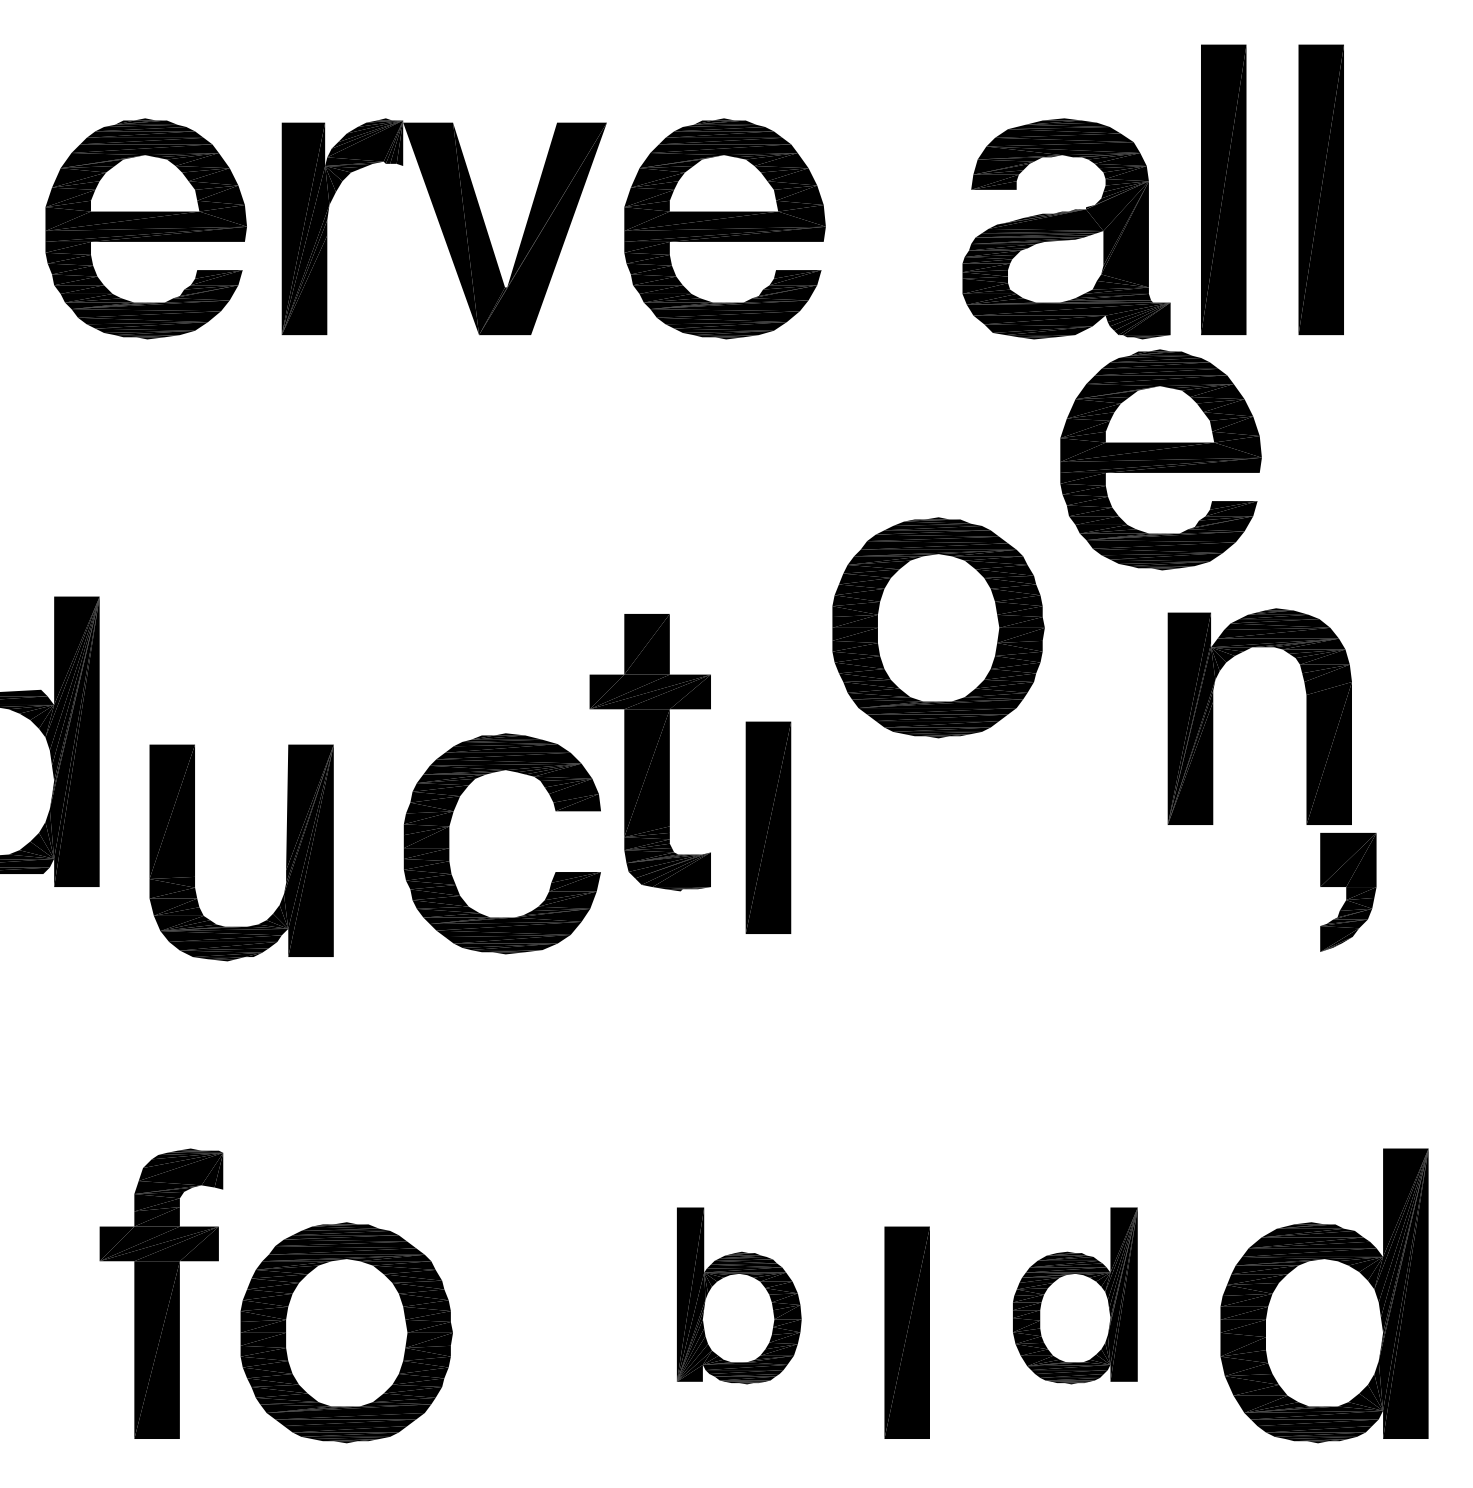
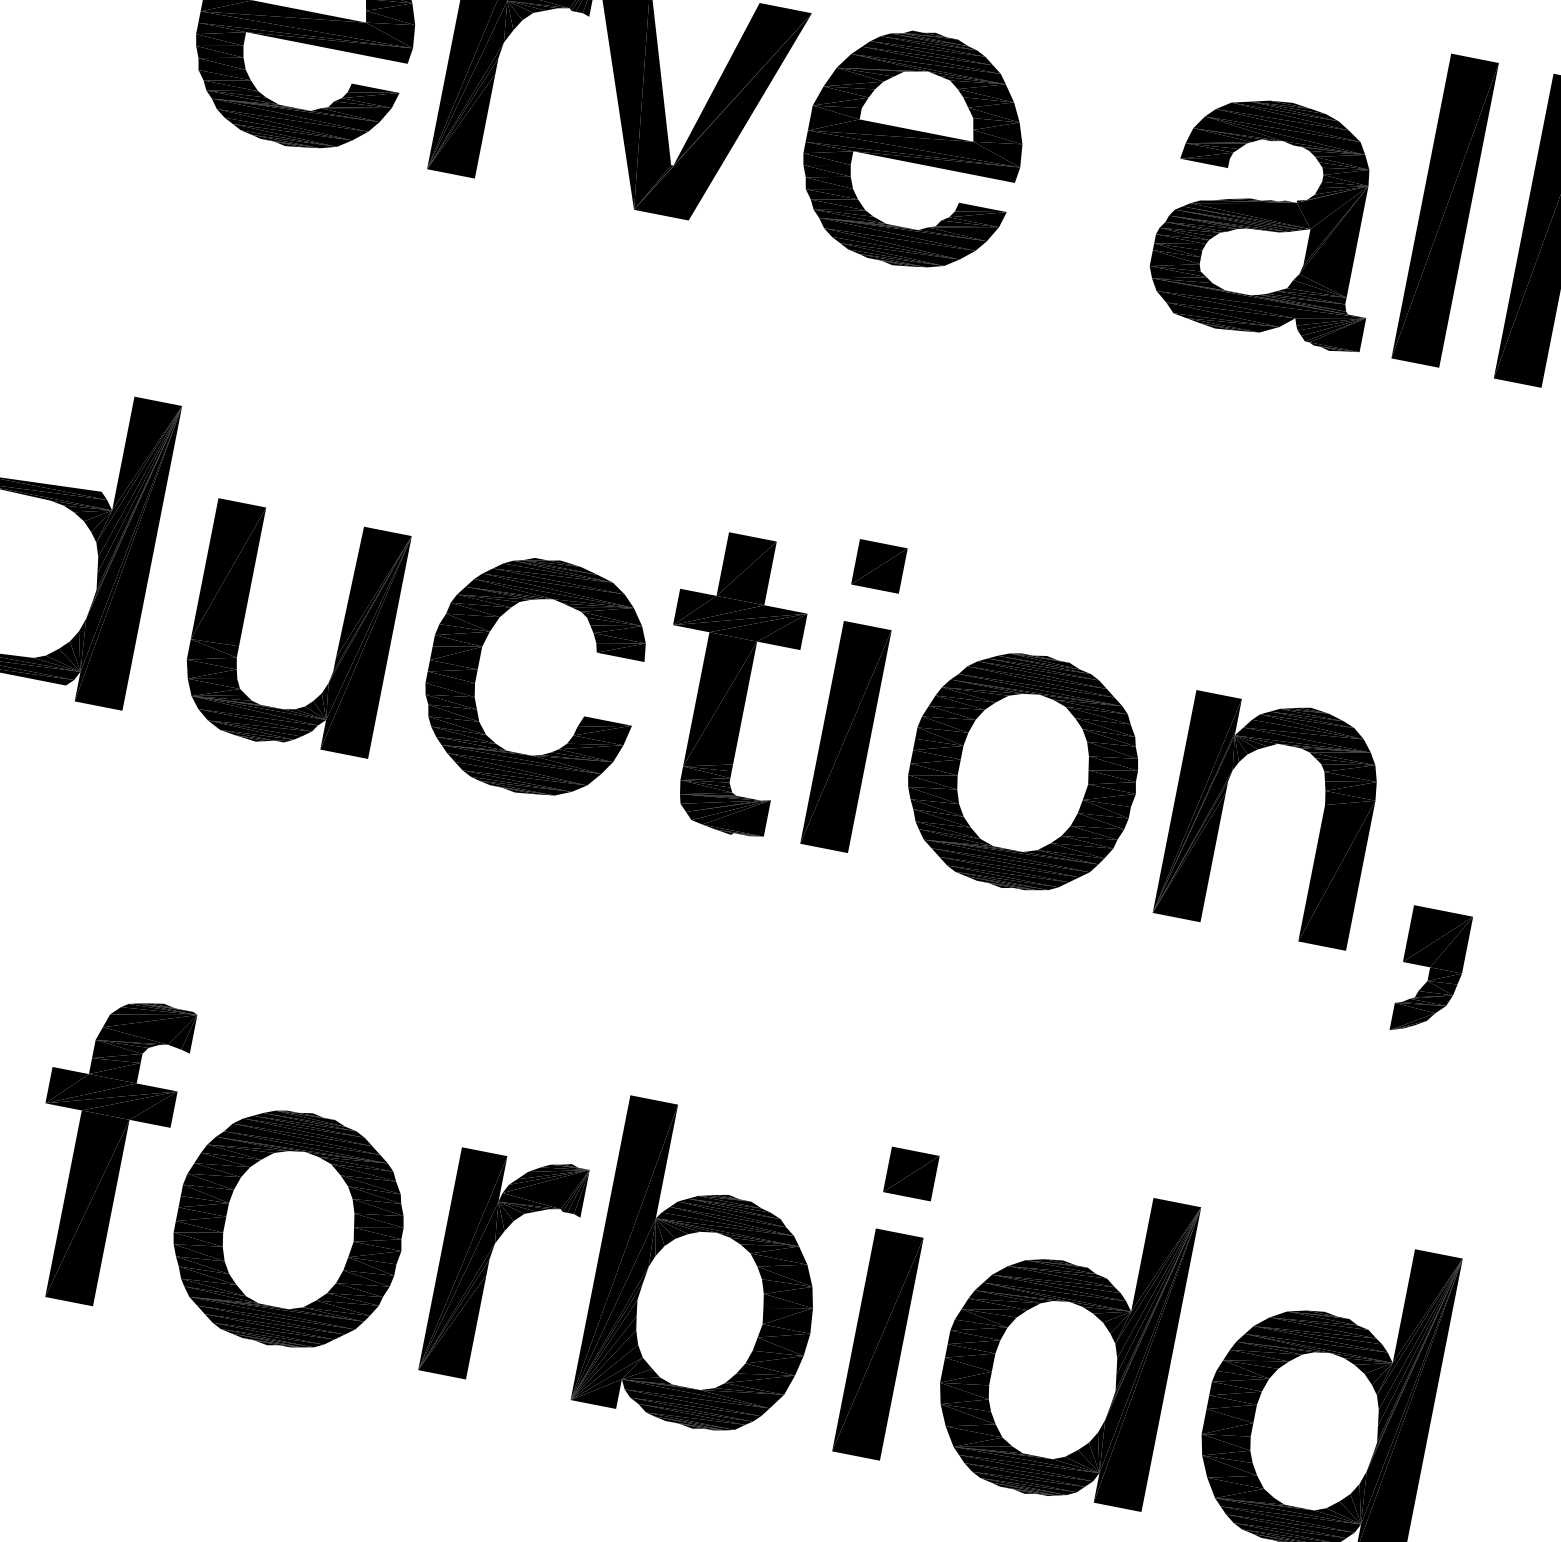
part: (1160, 459) -> (1323, 480), removed
part: (768, 617) -> (879, 565), added
part: (938, 627) -> (1024, 771), moved
part: (1213, 716) -> (1223, 808), moved
part: (768, 827) -> (846, 736), moved
part: (449, 843) -> (478, 664), moved
part: (286, 852) -> (339, 639), moved
part: (906, 1169) -> (910, 1173), added
part: (739, 1295) -> (709, 1270), size x1.67
part: (1075, 1295) -> (1062, 1340), size x1.67
part: (535, 1330) -> (488, 1265), added

